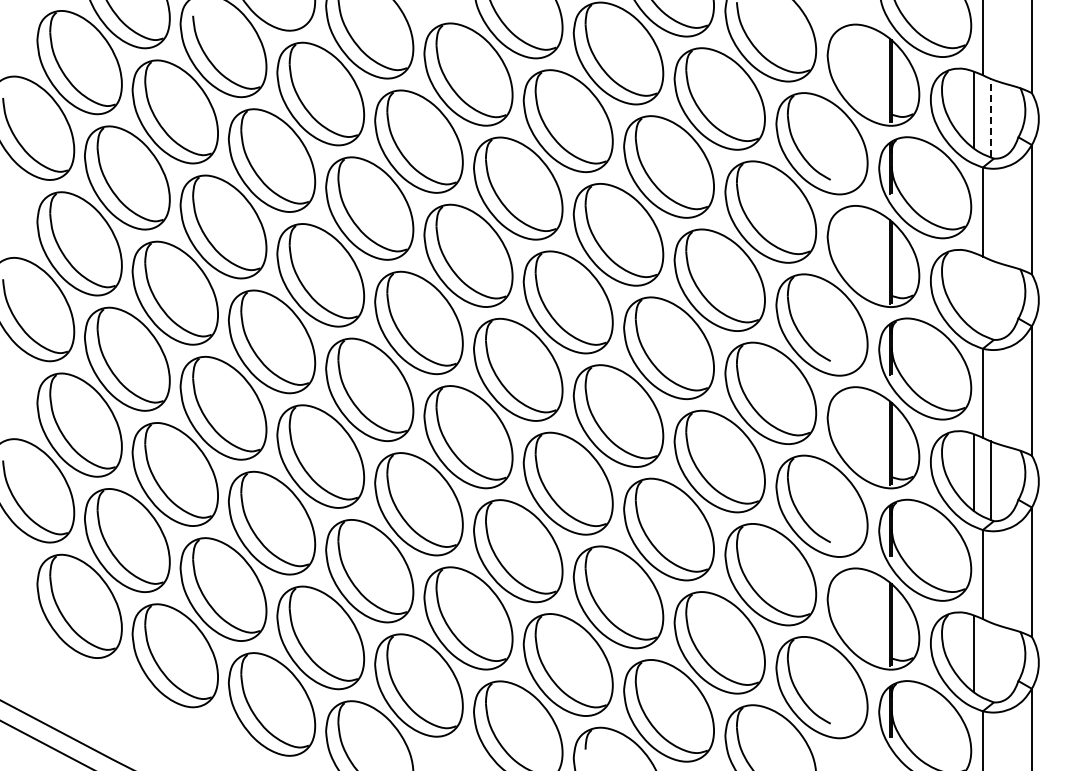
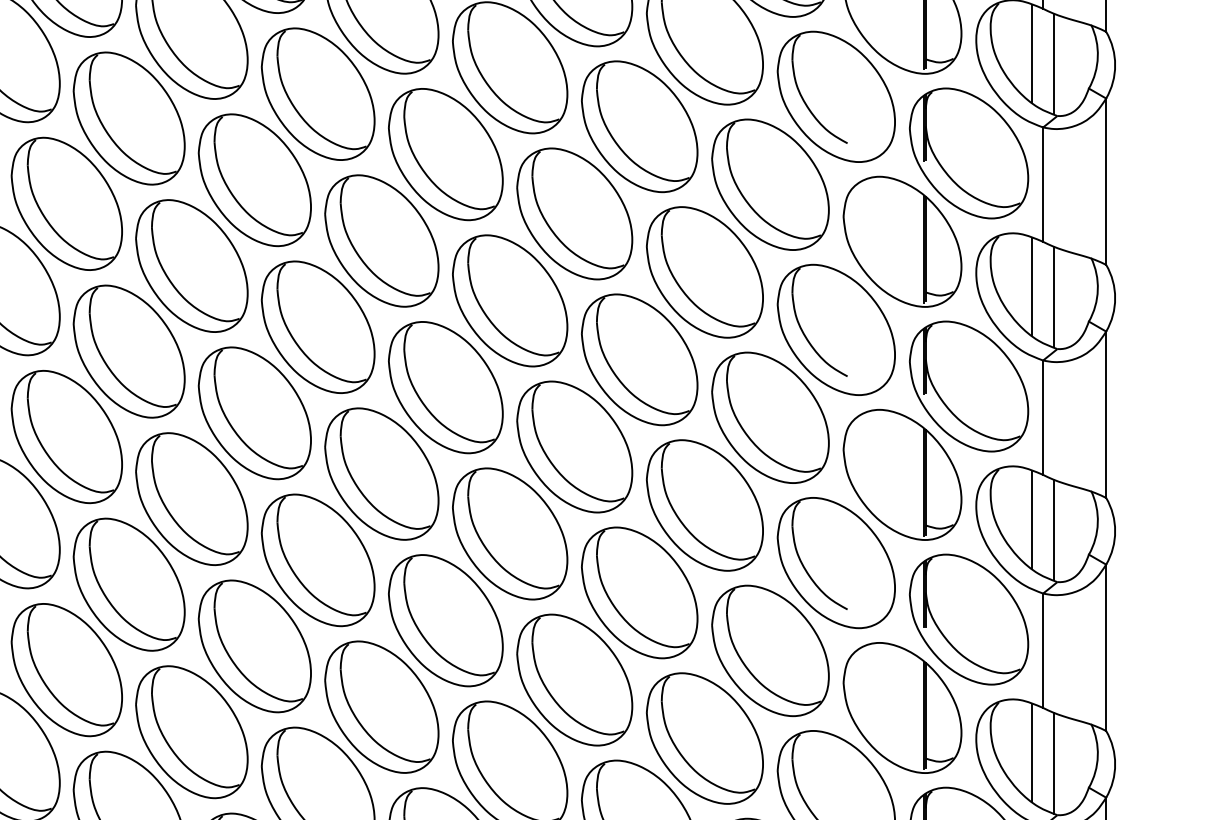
line: (991, 117) -> (1054, 63), dashed -> solid
line: (974, 291) -> (1032, 286), added
line: (991, 299) -> (1054, 297), added
line: (991, 661) -> (1054, 762), added

